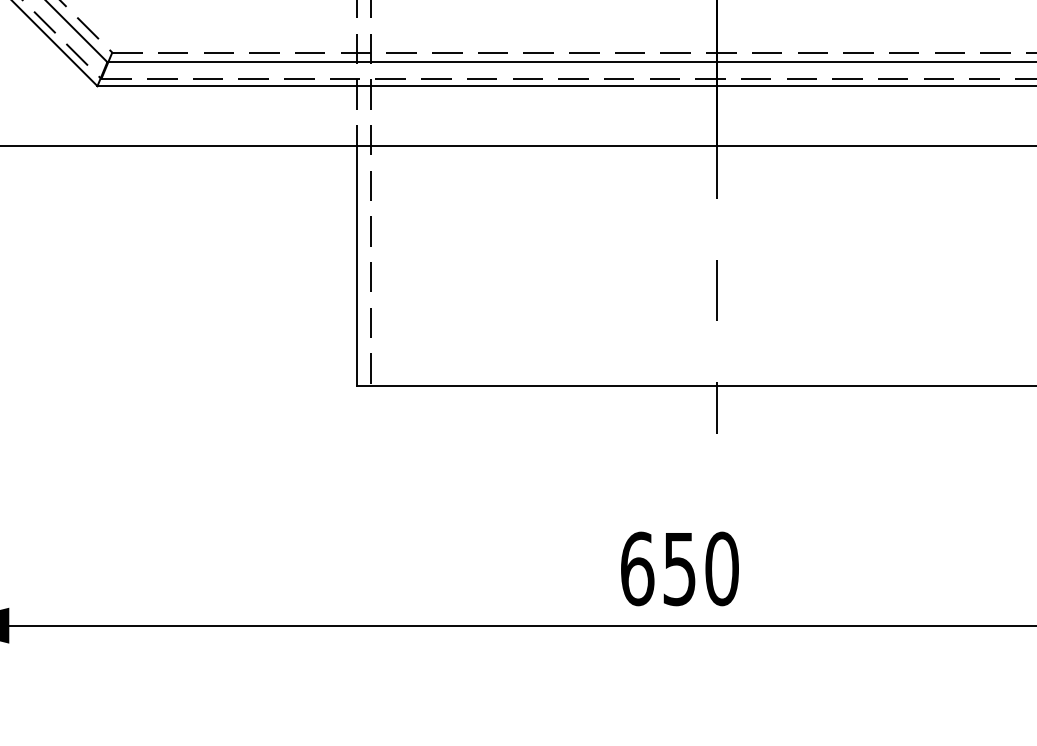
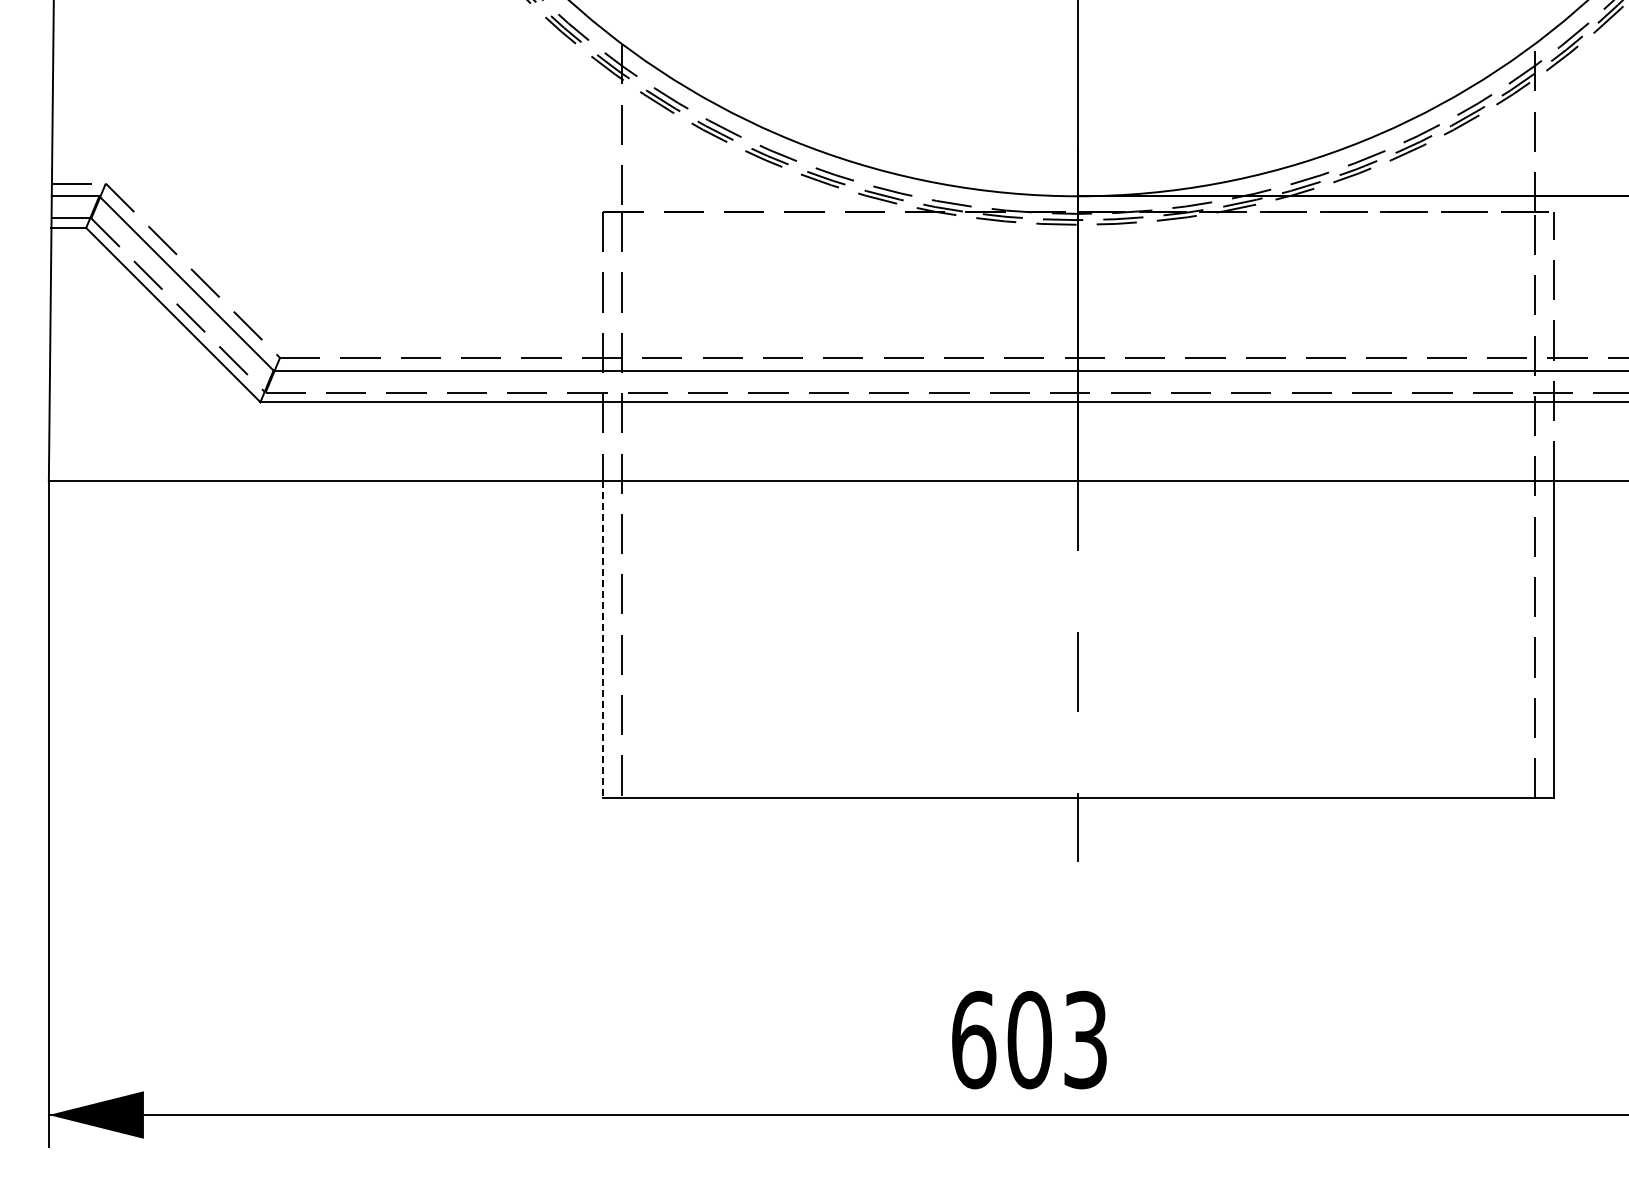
line: (357, 266) -> (603, 640), solid -> dashed
text: (700, 568) -> (1057, 1039), 650 -> 603

